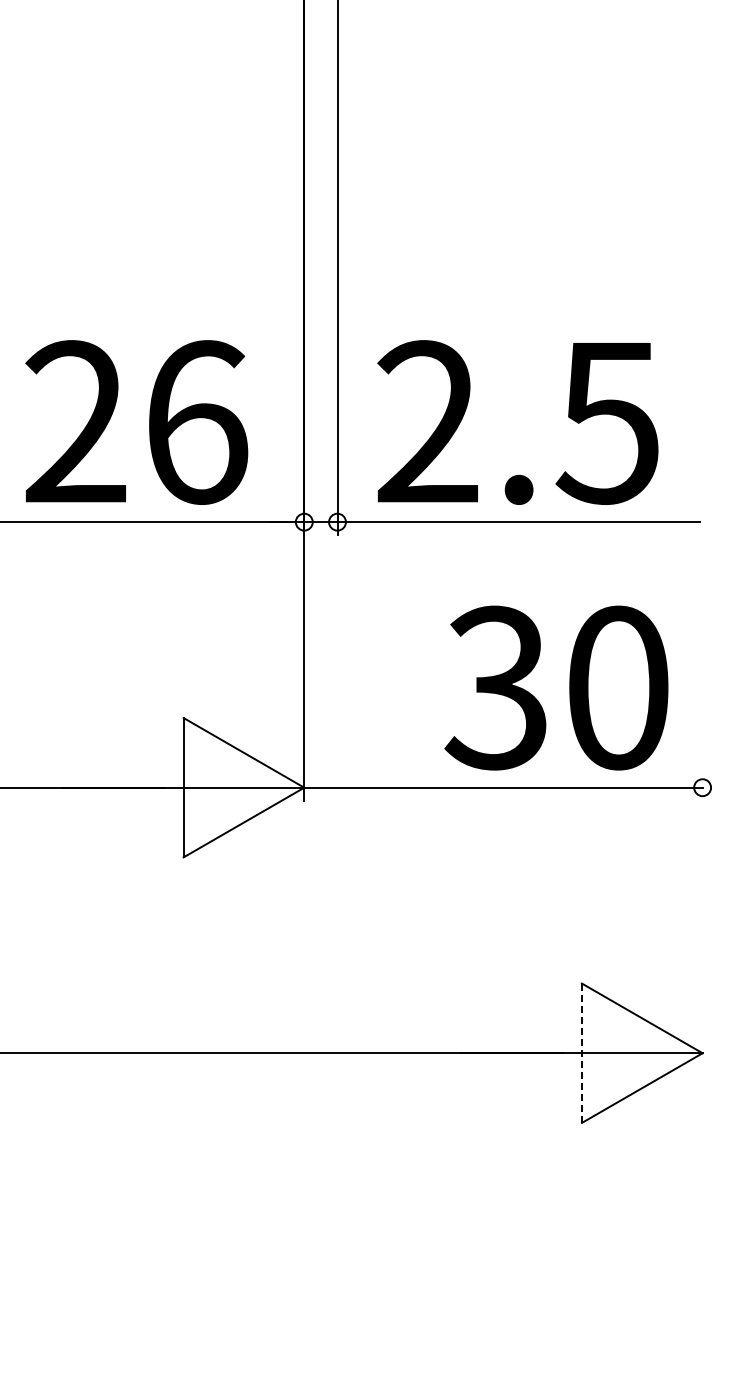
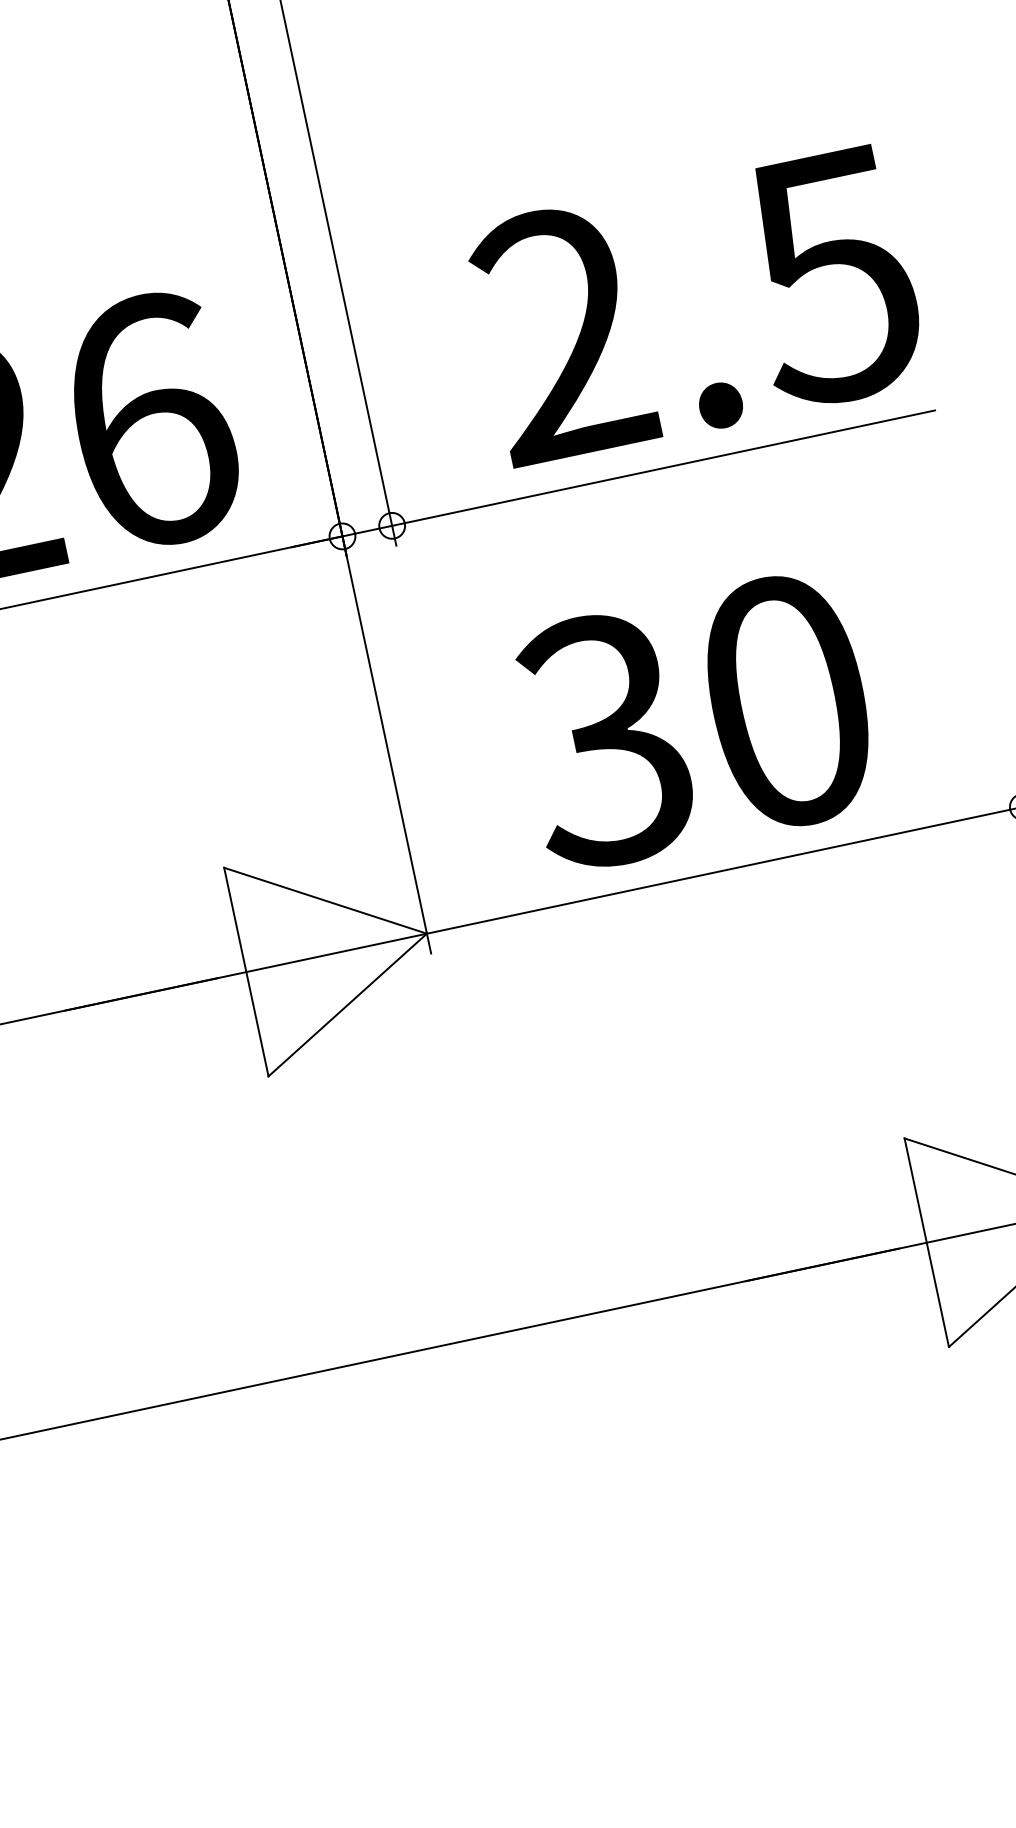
text: (517, 422) -> (697, 305), moved
text: (556, 687) -> (694, 720), moved
line: (581, 1053) -> (926, 1243), dashed -> solid

